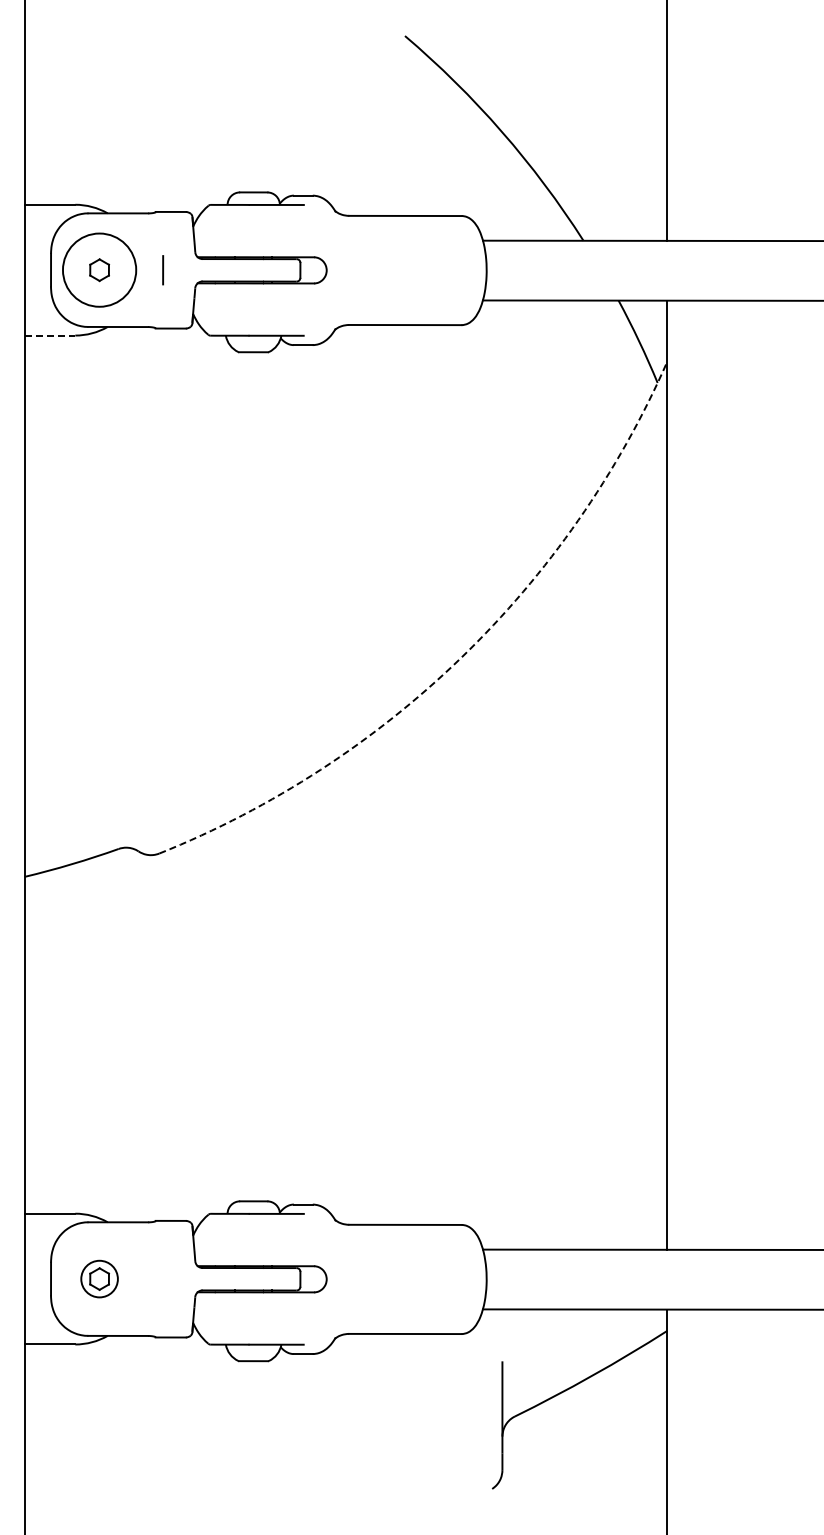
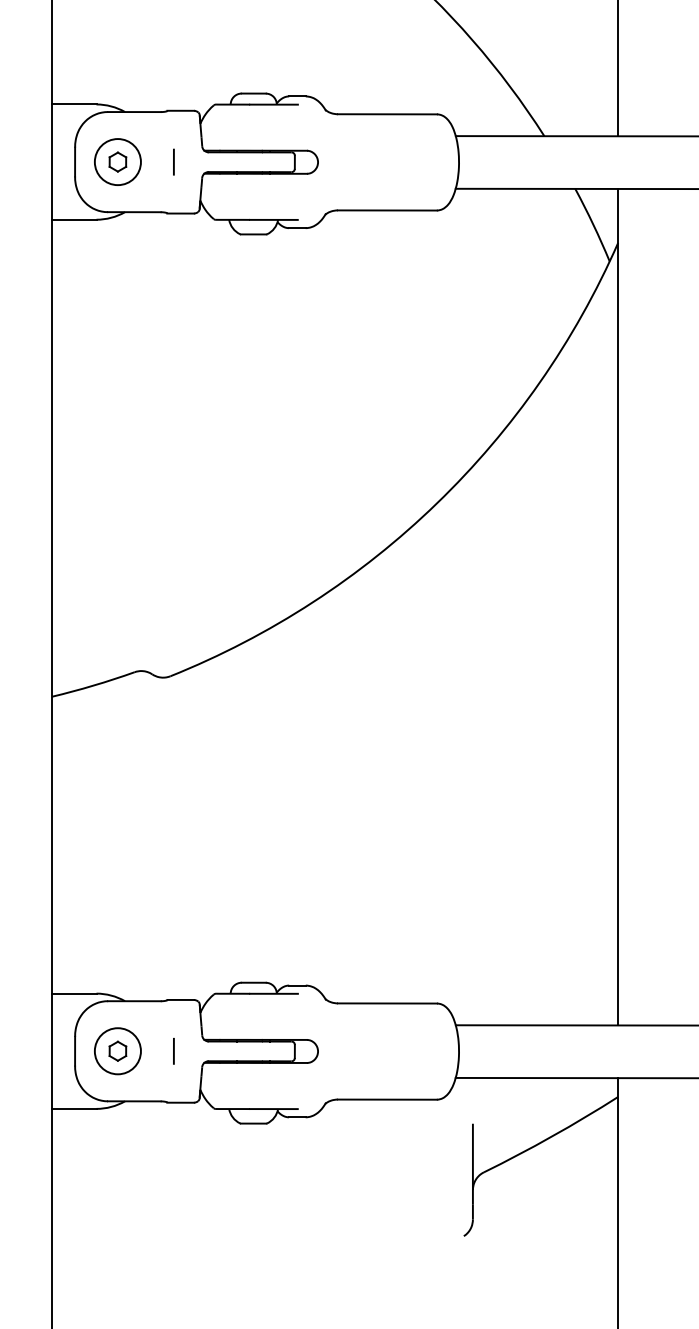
circle: (99, 270) -> (117, 162), size x0.71
line: (50, 335) -> (74, 219), dashed -> solid
arc: (461, 657) -> (436, 503), dashed -> solid
circle: (99, 1278) -> (117, 1050), size x1.43
line: (163, 1279) -> (174, 1051), added

